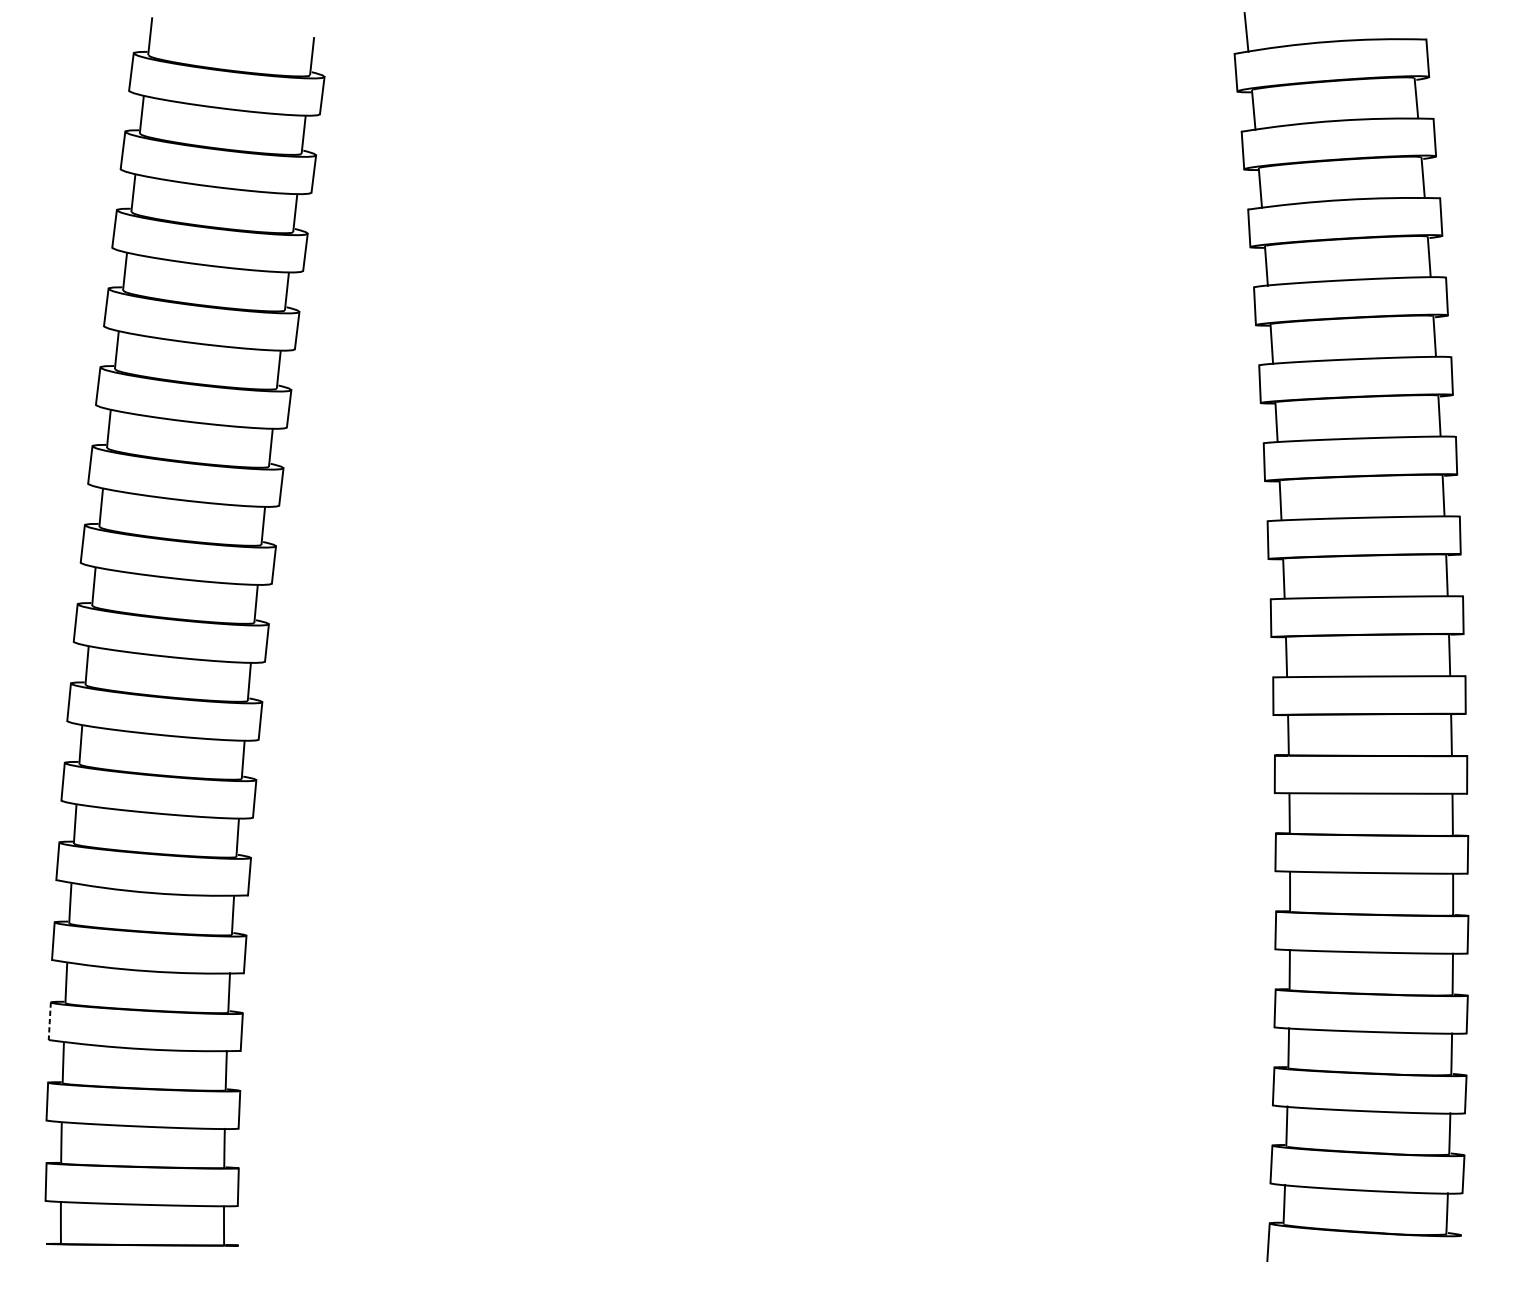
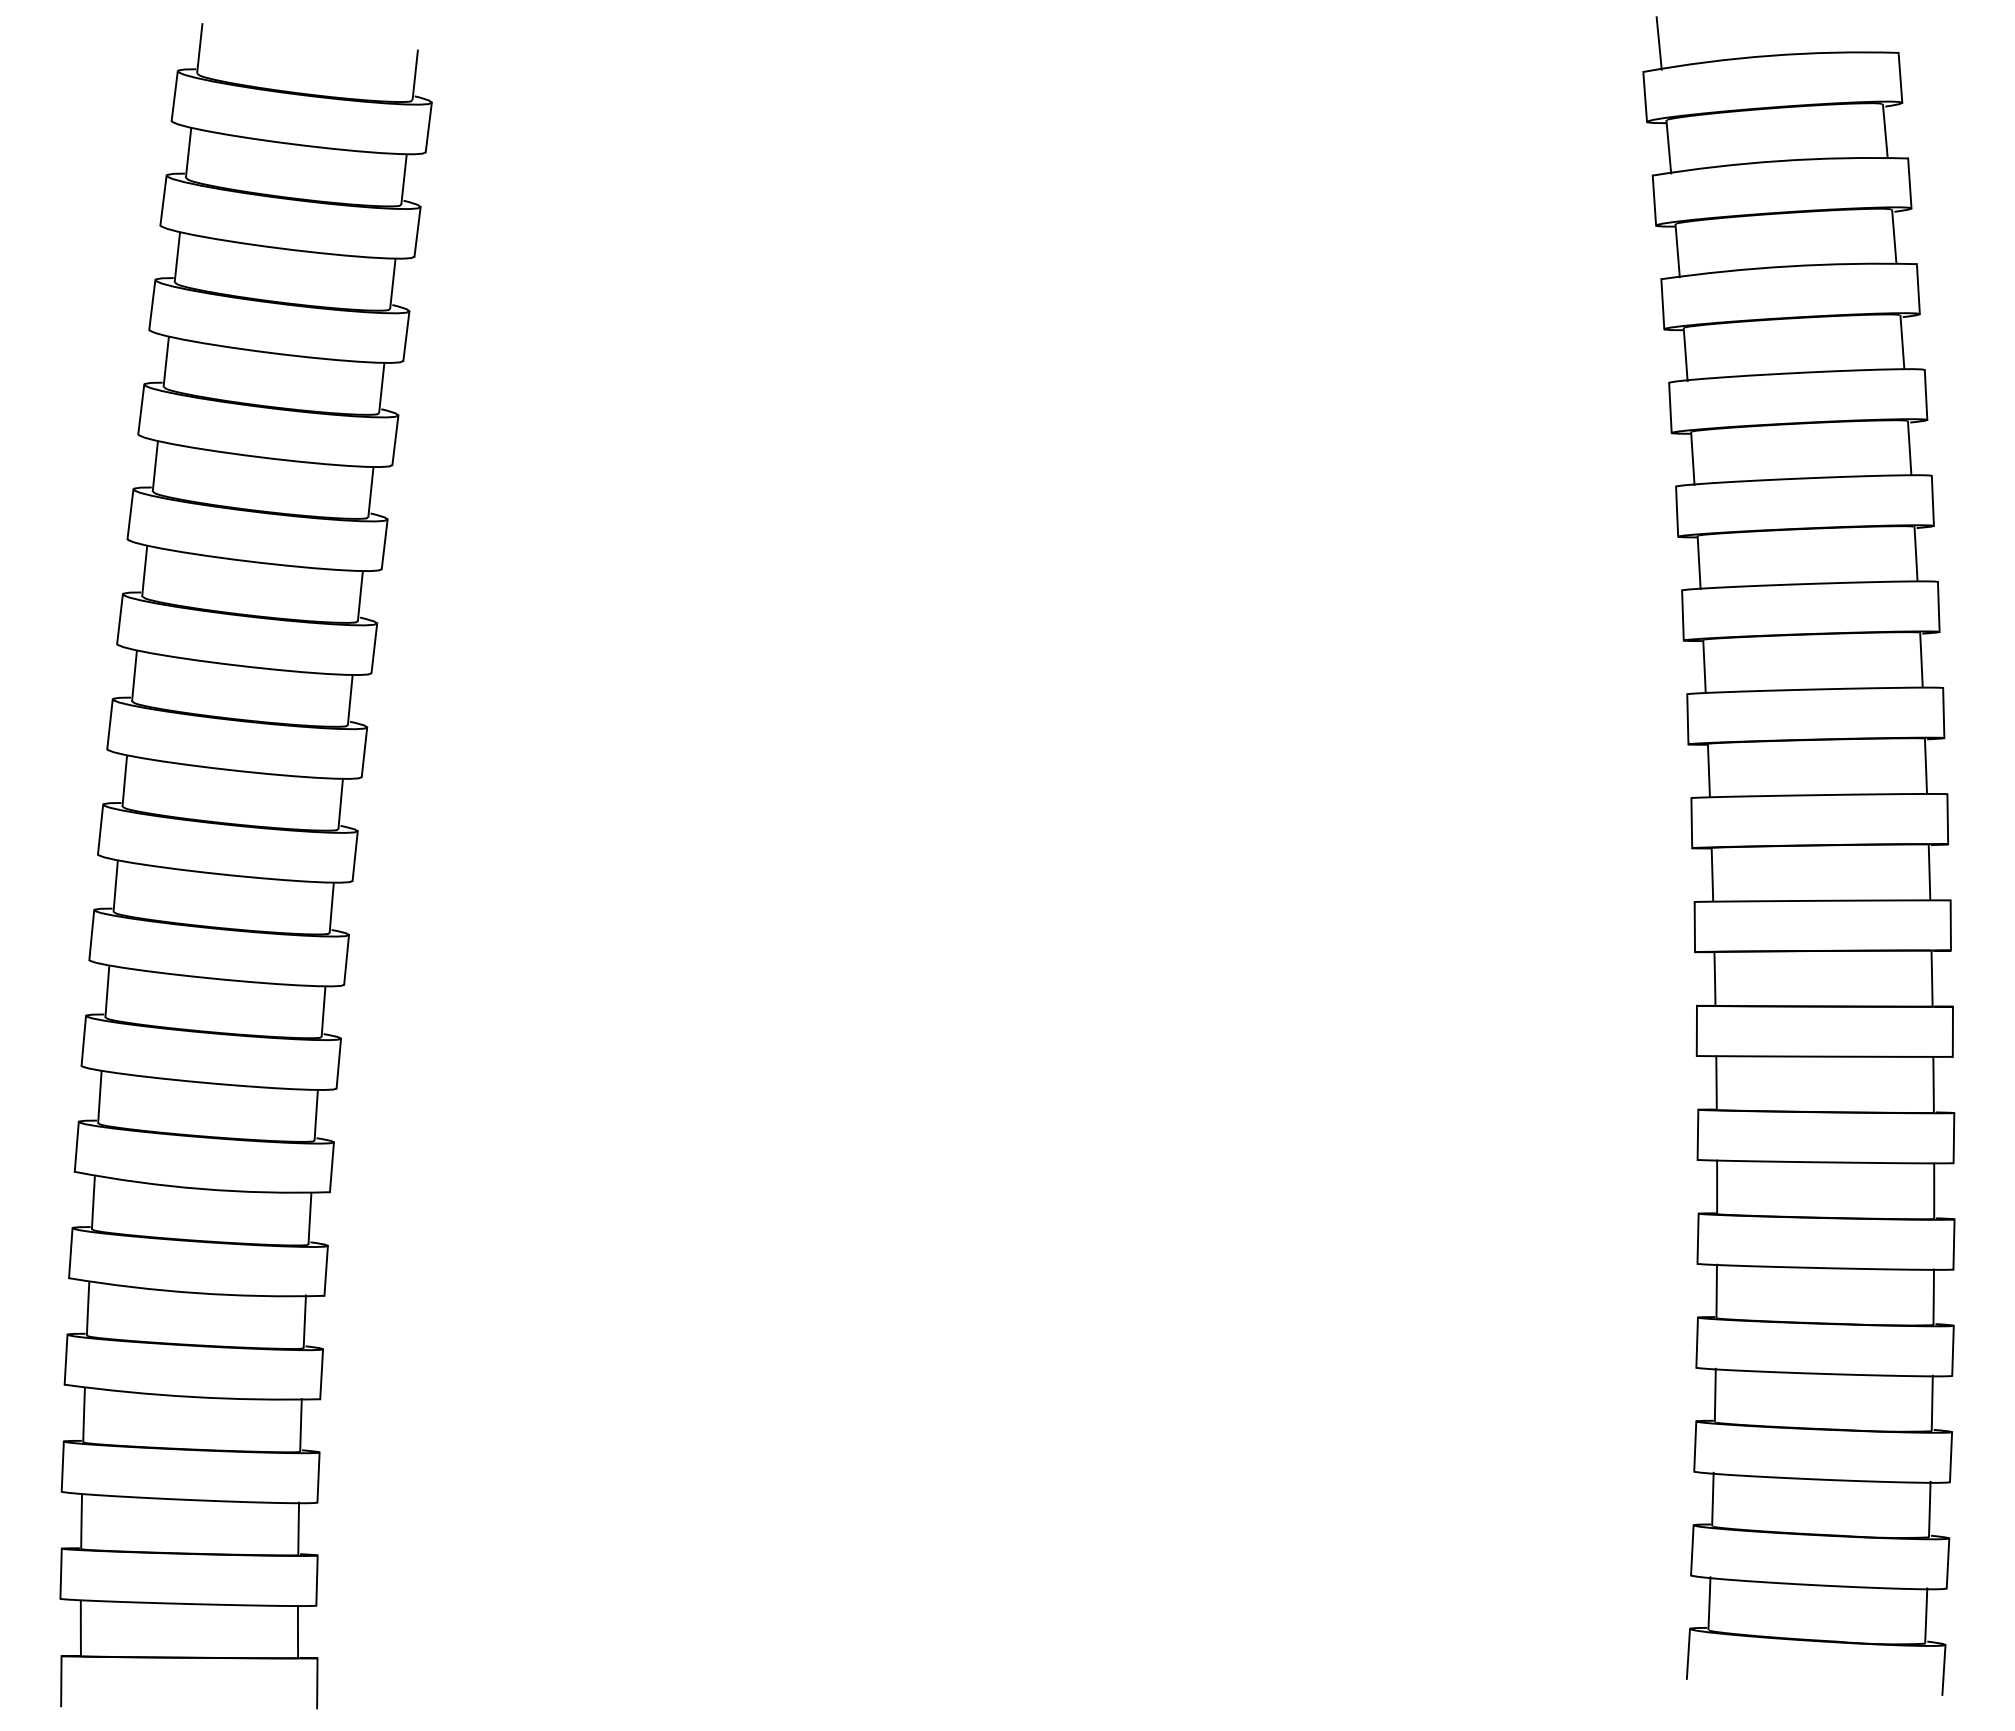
line: (50, 1021) -> (66, 1360), dashed -> solid
line: (1460, 1253) -> (1943, 1669), added
line: (46, 1262) -> (61, 1681), added
line: (238, 1264) -> (317, 1683), added

